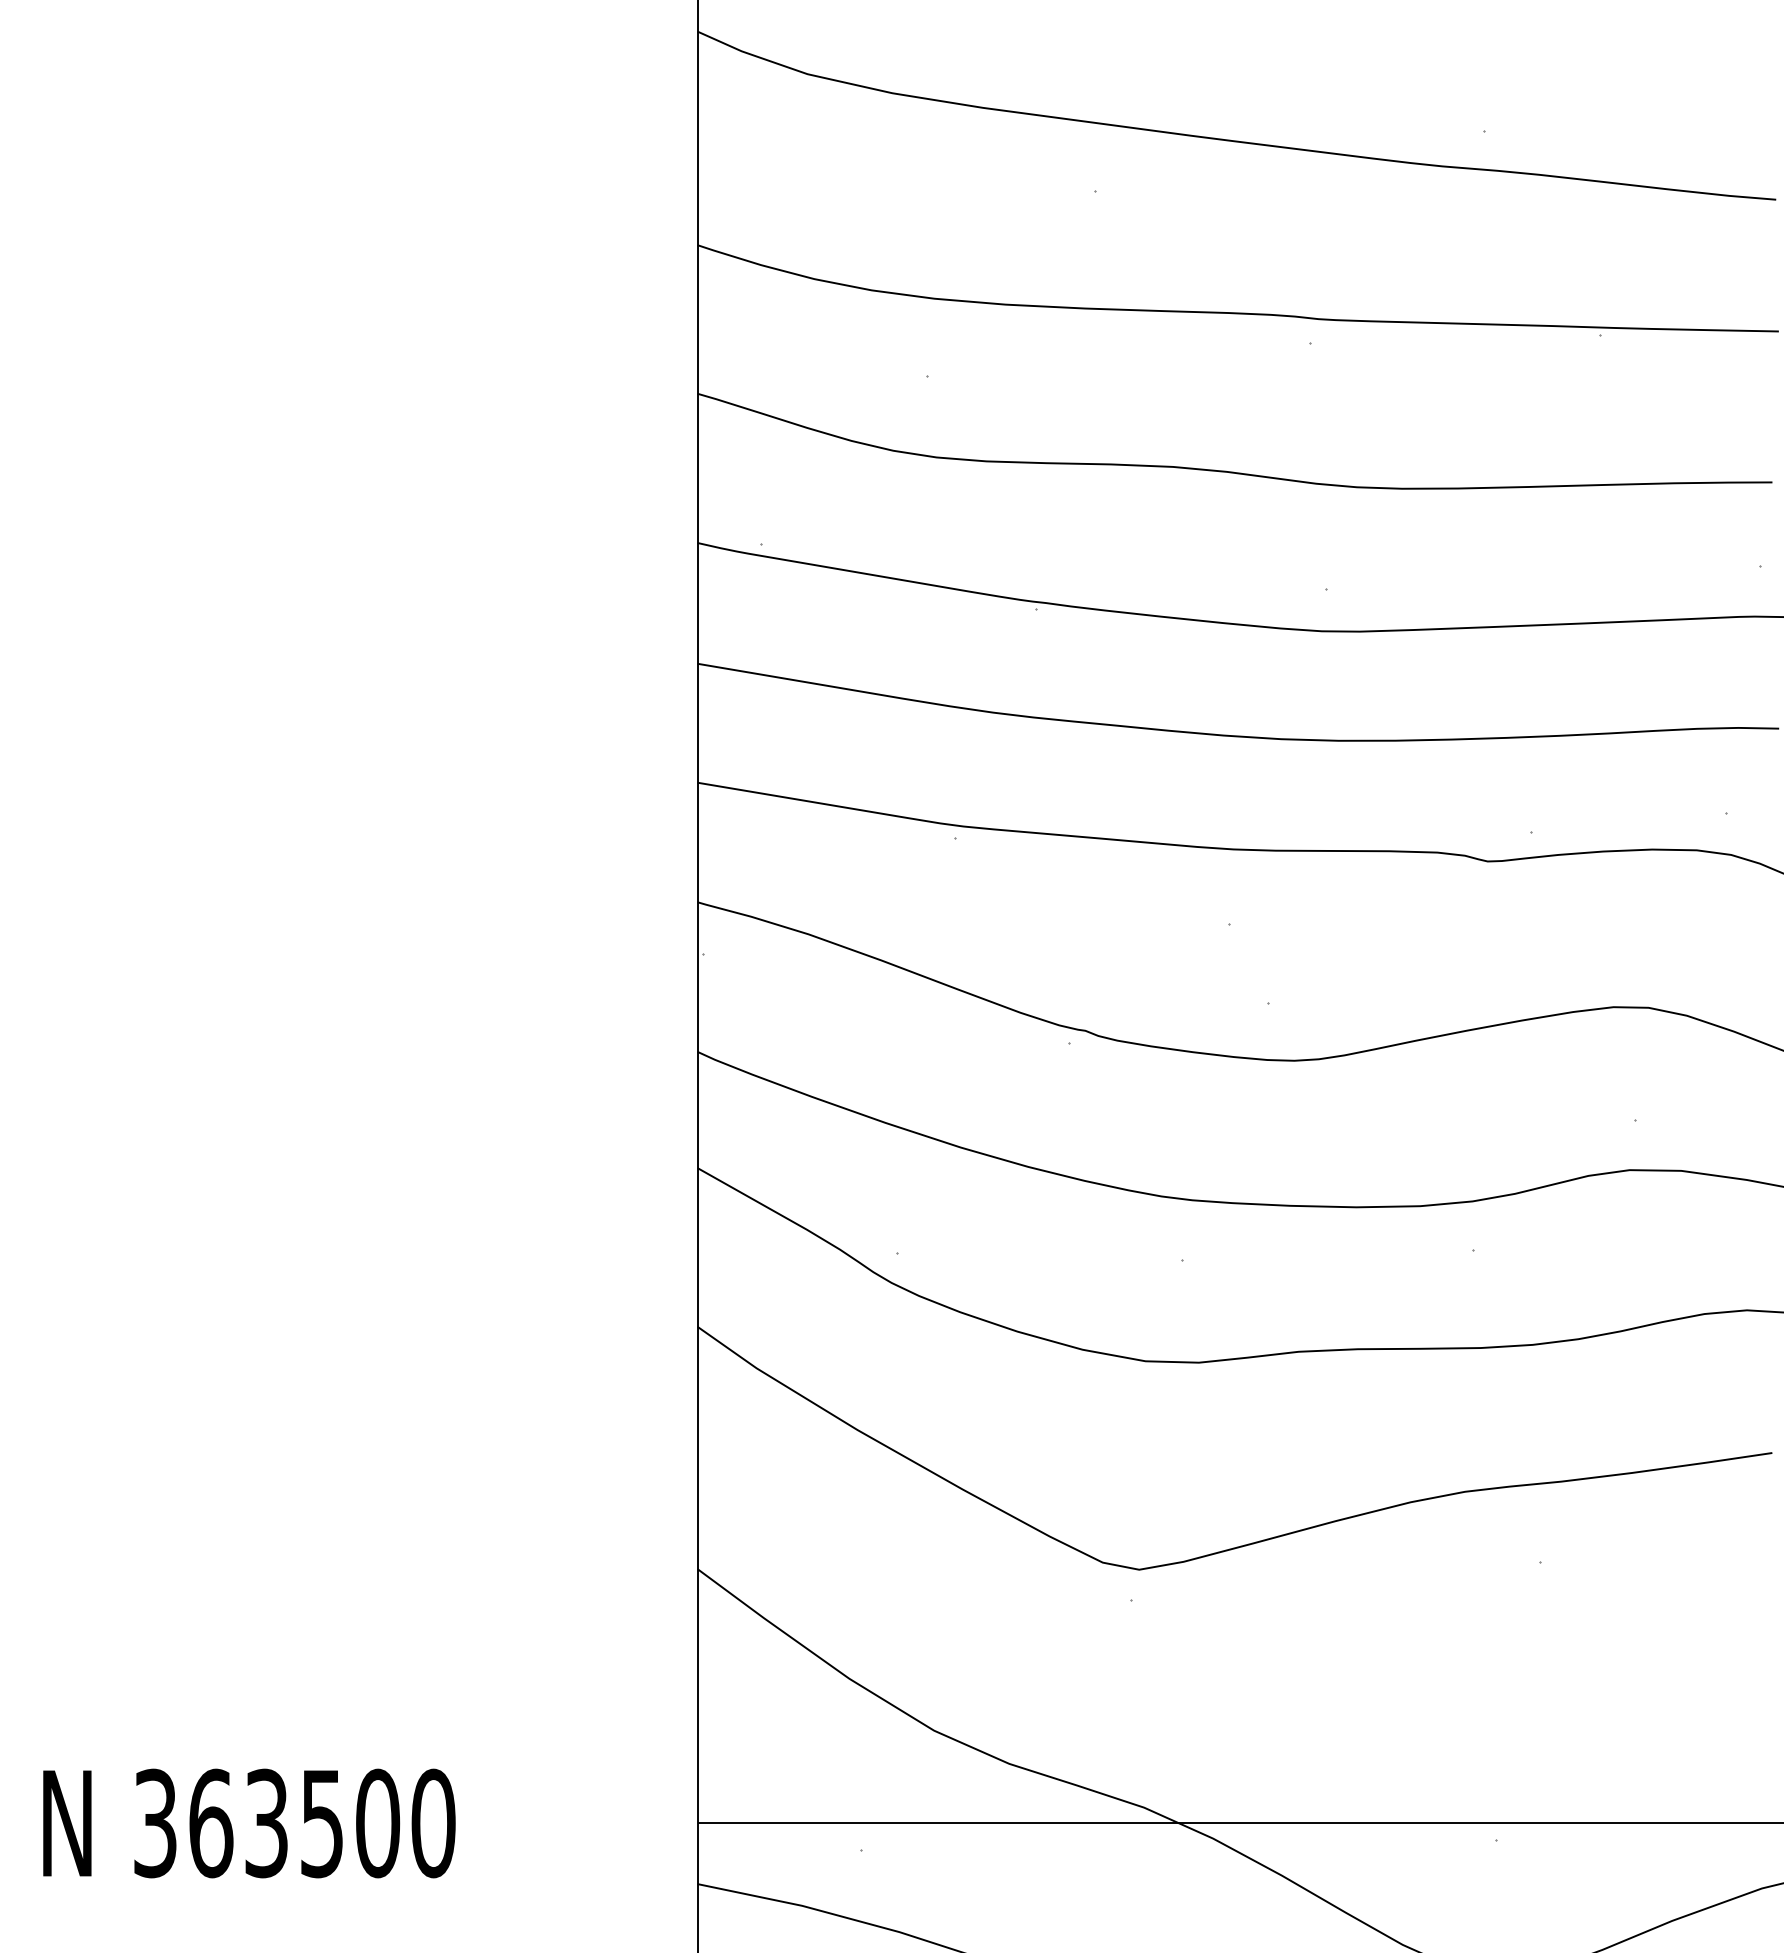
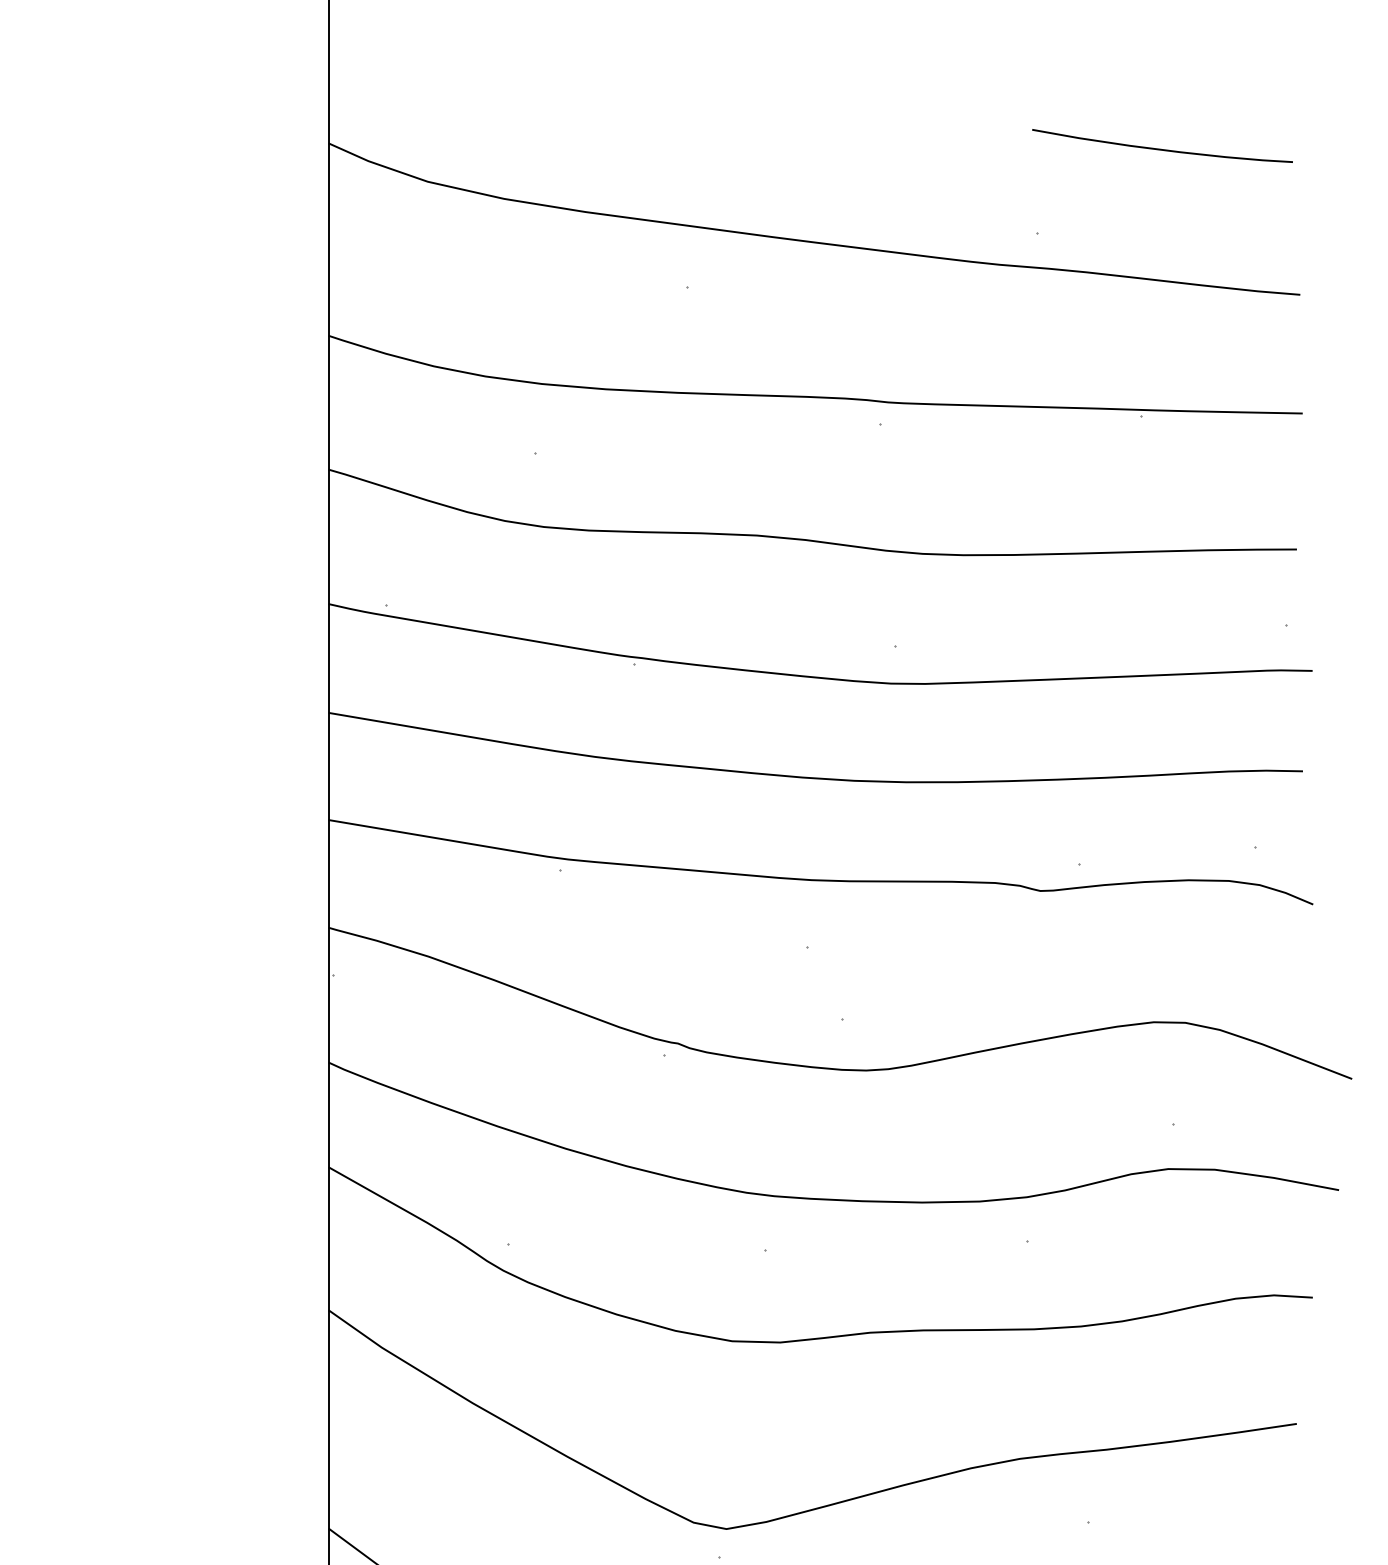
curve: (1622, 37) -> (1161, 148), added

